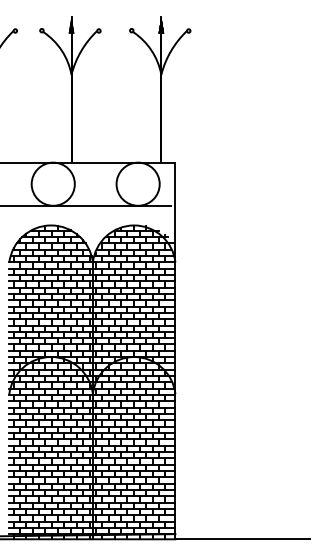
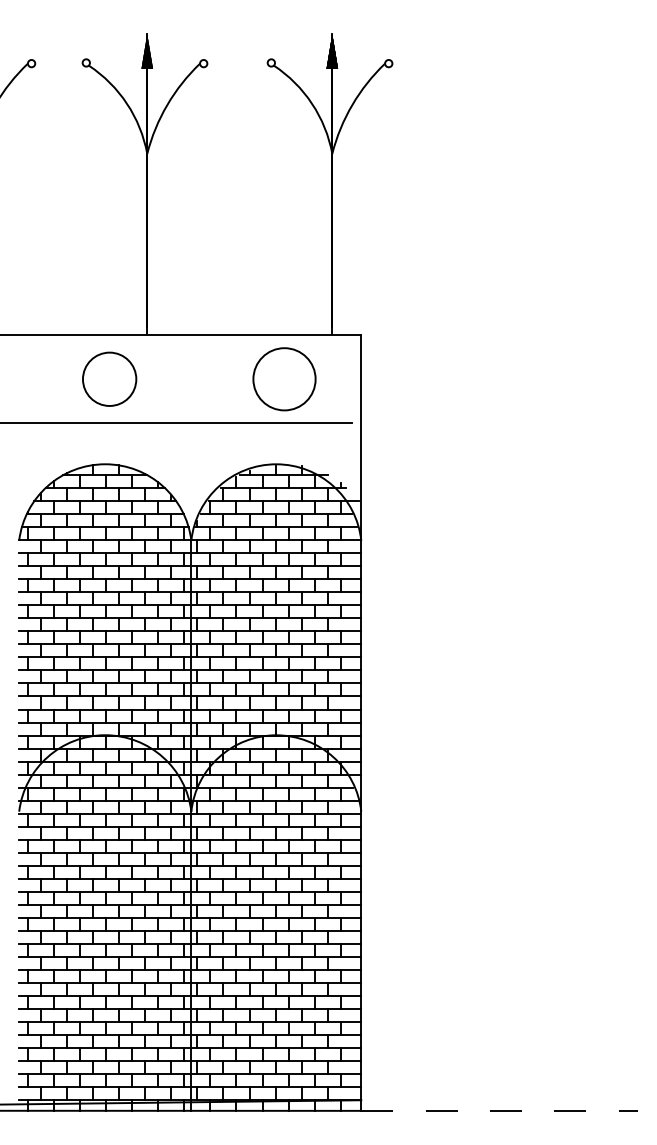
circle: (52, 183) -> (108, 377), size x0.6
circle: (137, 183) -> (283, 377), size x0.7
line: (243, 539) -> (501, 1111), solid -> dashed

